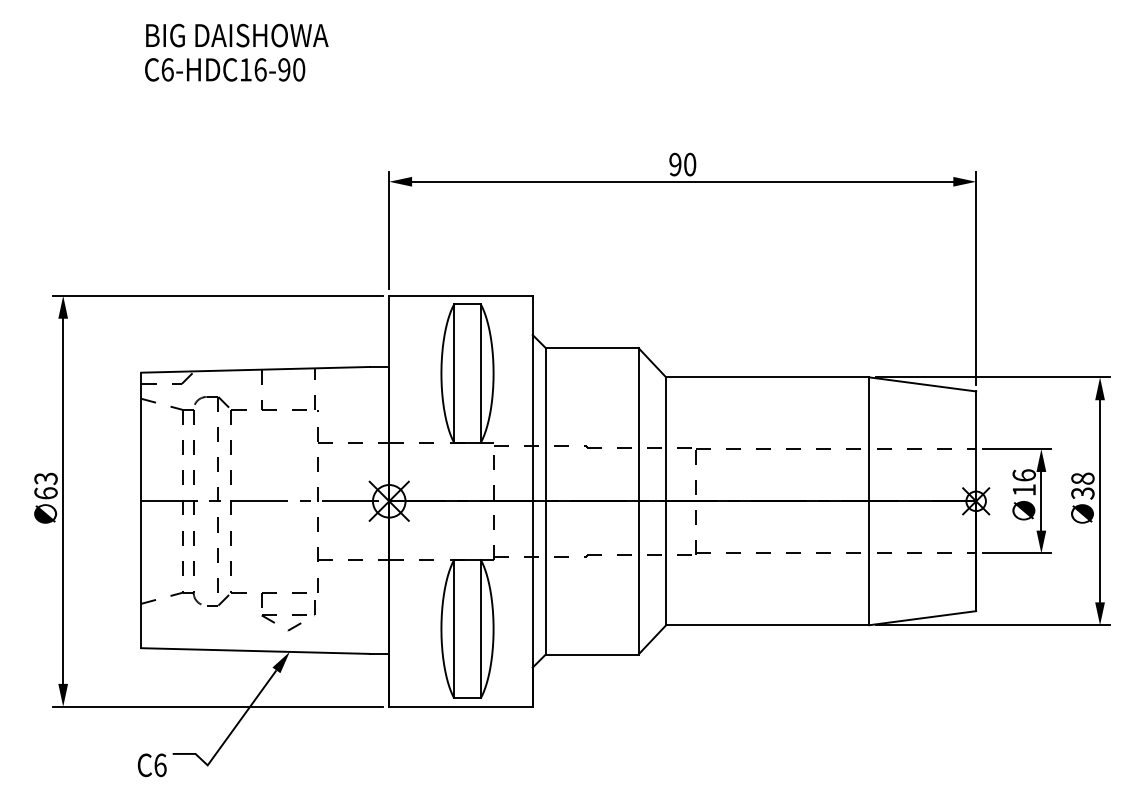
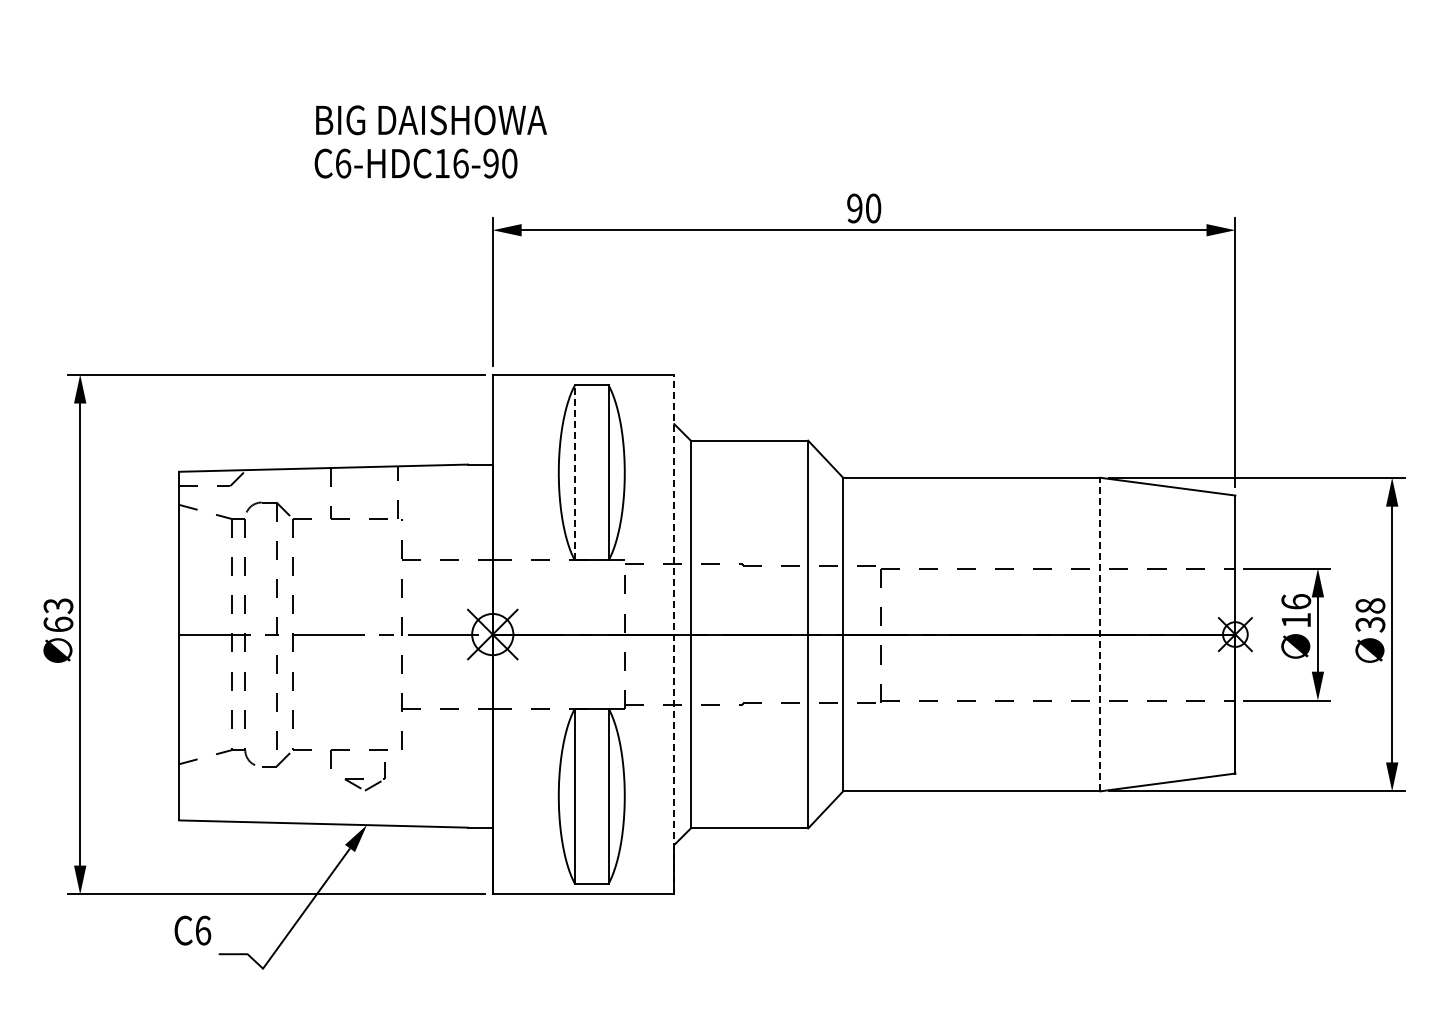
text: (236, 52) -> (430, 141), moved
line: (453, 373) -> (574, 472), solid -> dashed
line: (532, 501) -> (674, 634), solid -> dashed
line: (869, 501) -> (1100, 634), solid -> dashed
part: (287, 615) -> (364, 779), size x0.6
text: (151, 765) -> (192, 930), moved

